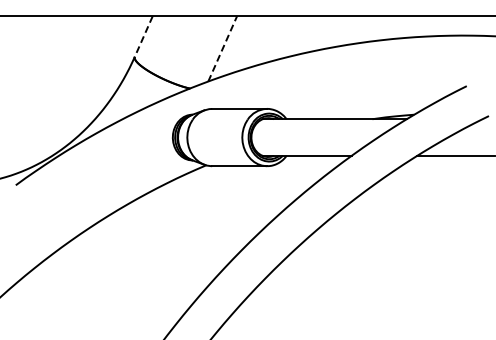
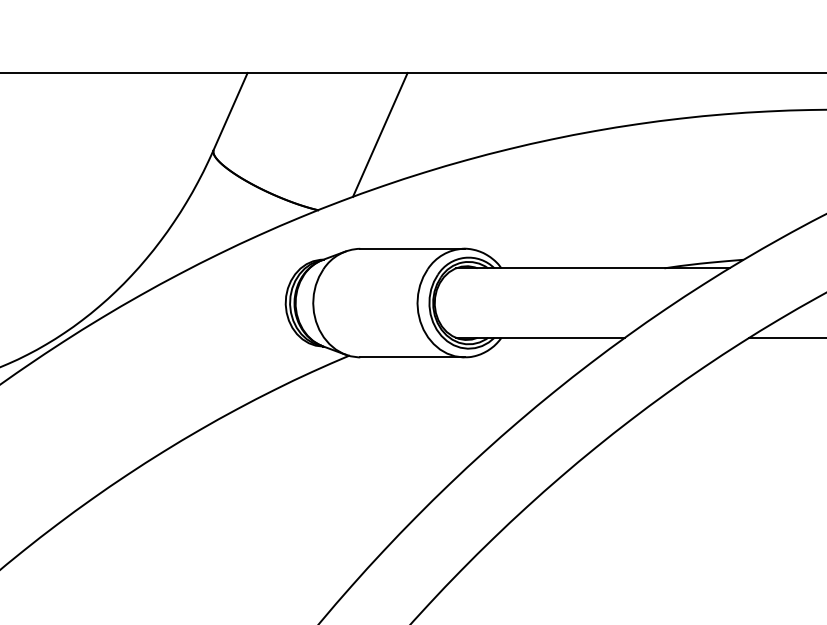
line: (143, 37) -> (230, 113), dashed -> solid
line: (222, 48) -> (379, 134), dashed -> solid

